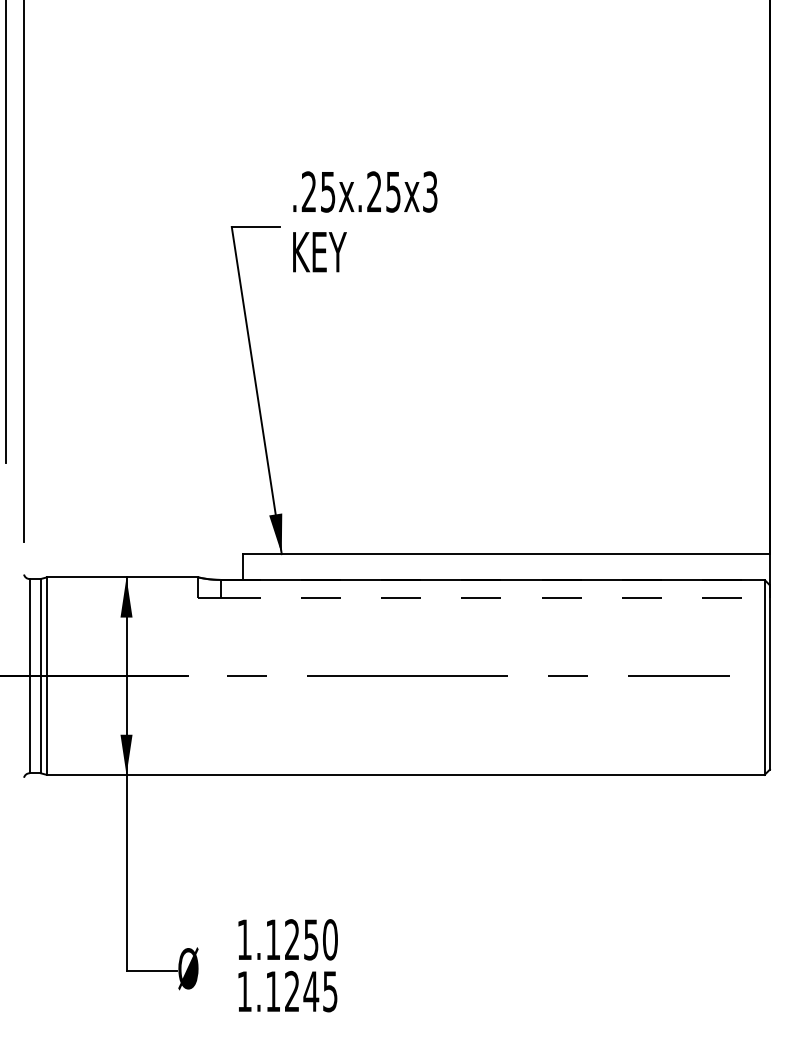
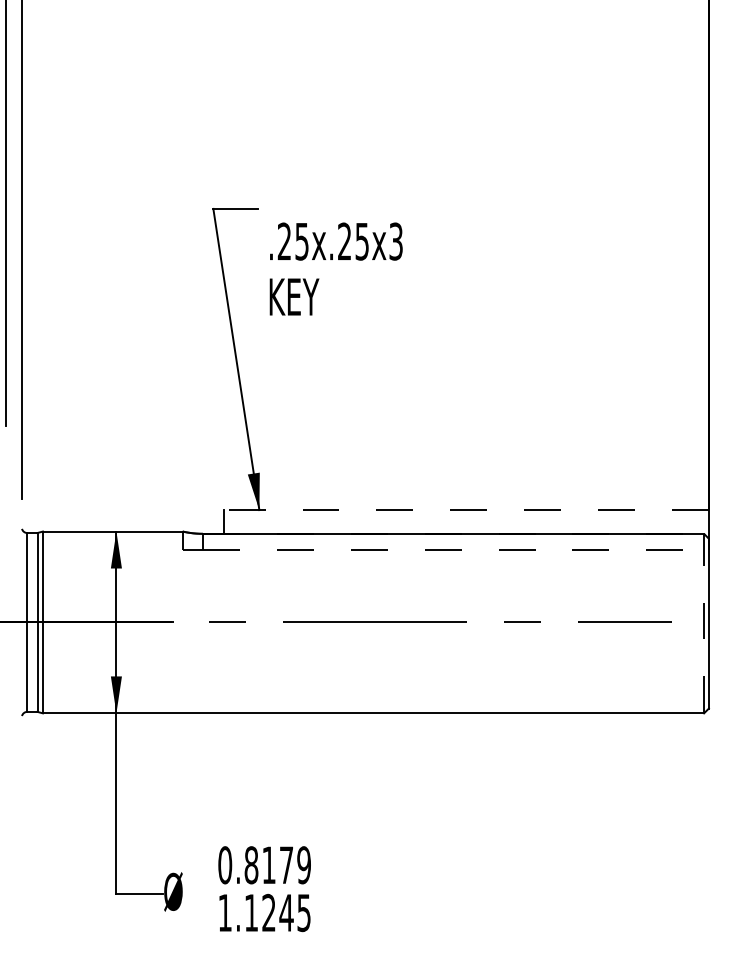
text: (364, 221) -> (335, 268), moved
line: (505, 554) -> (465, 510), solid -> dashed
line: (765, 677) -> (704, 623), solid -> dashed
text: (287, 940) -> (264, 865), 1.1250 -> 0.8179

